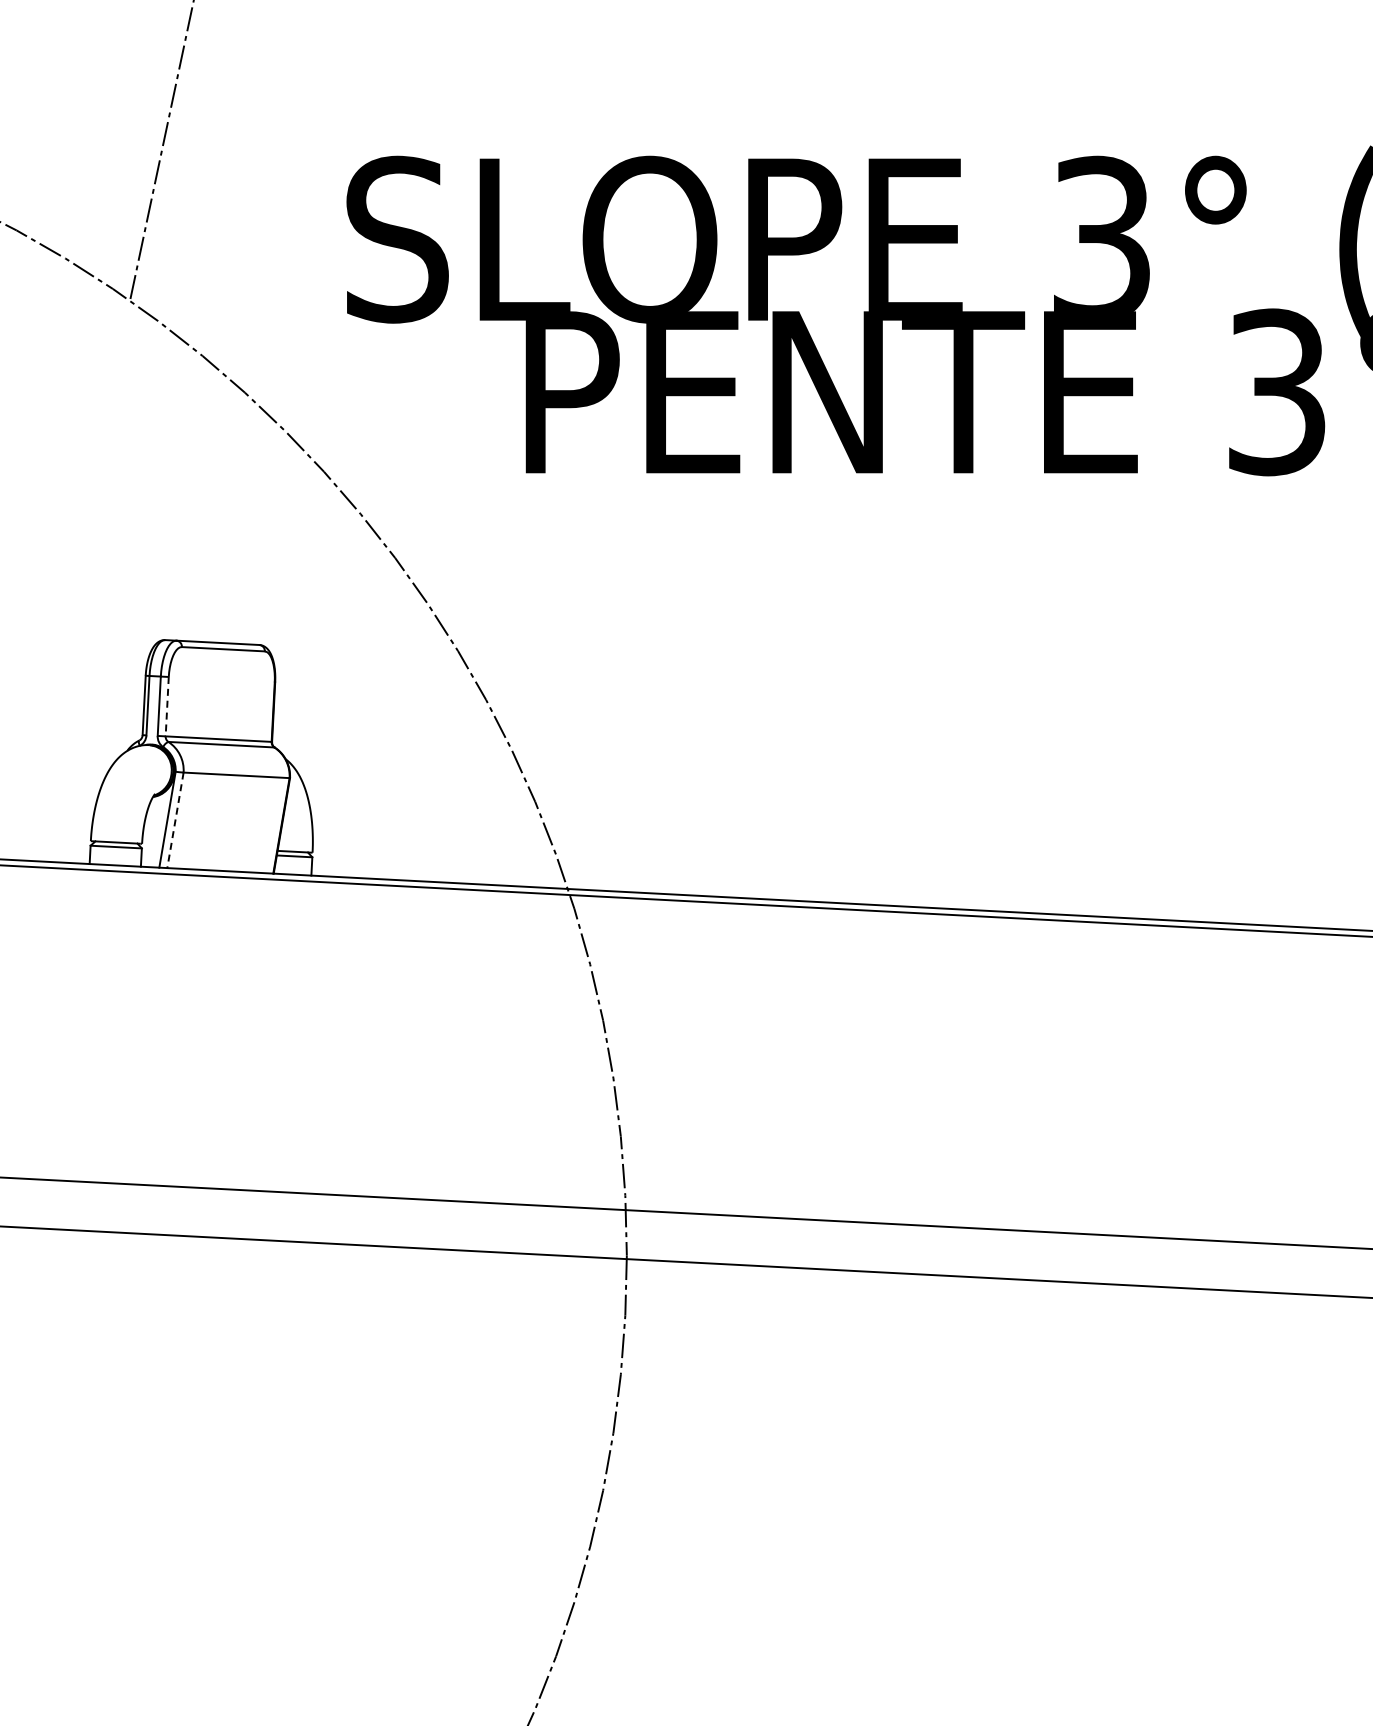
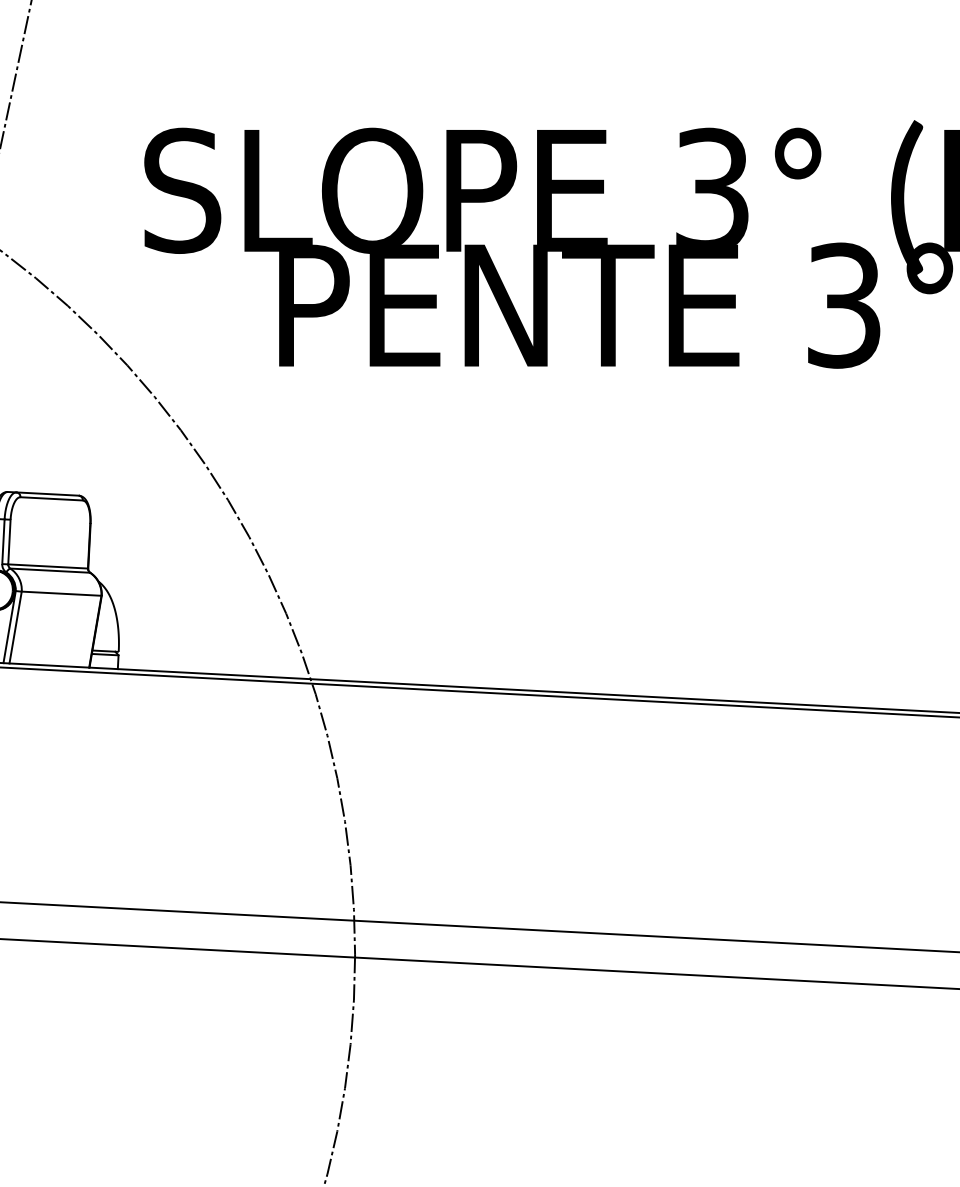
line: (167, 706) -> (9, 541), dashed -> solid
line: (175, 820) -> (15, 627), dashed -> solid

